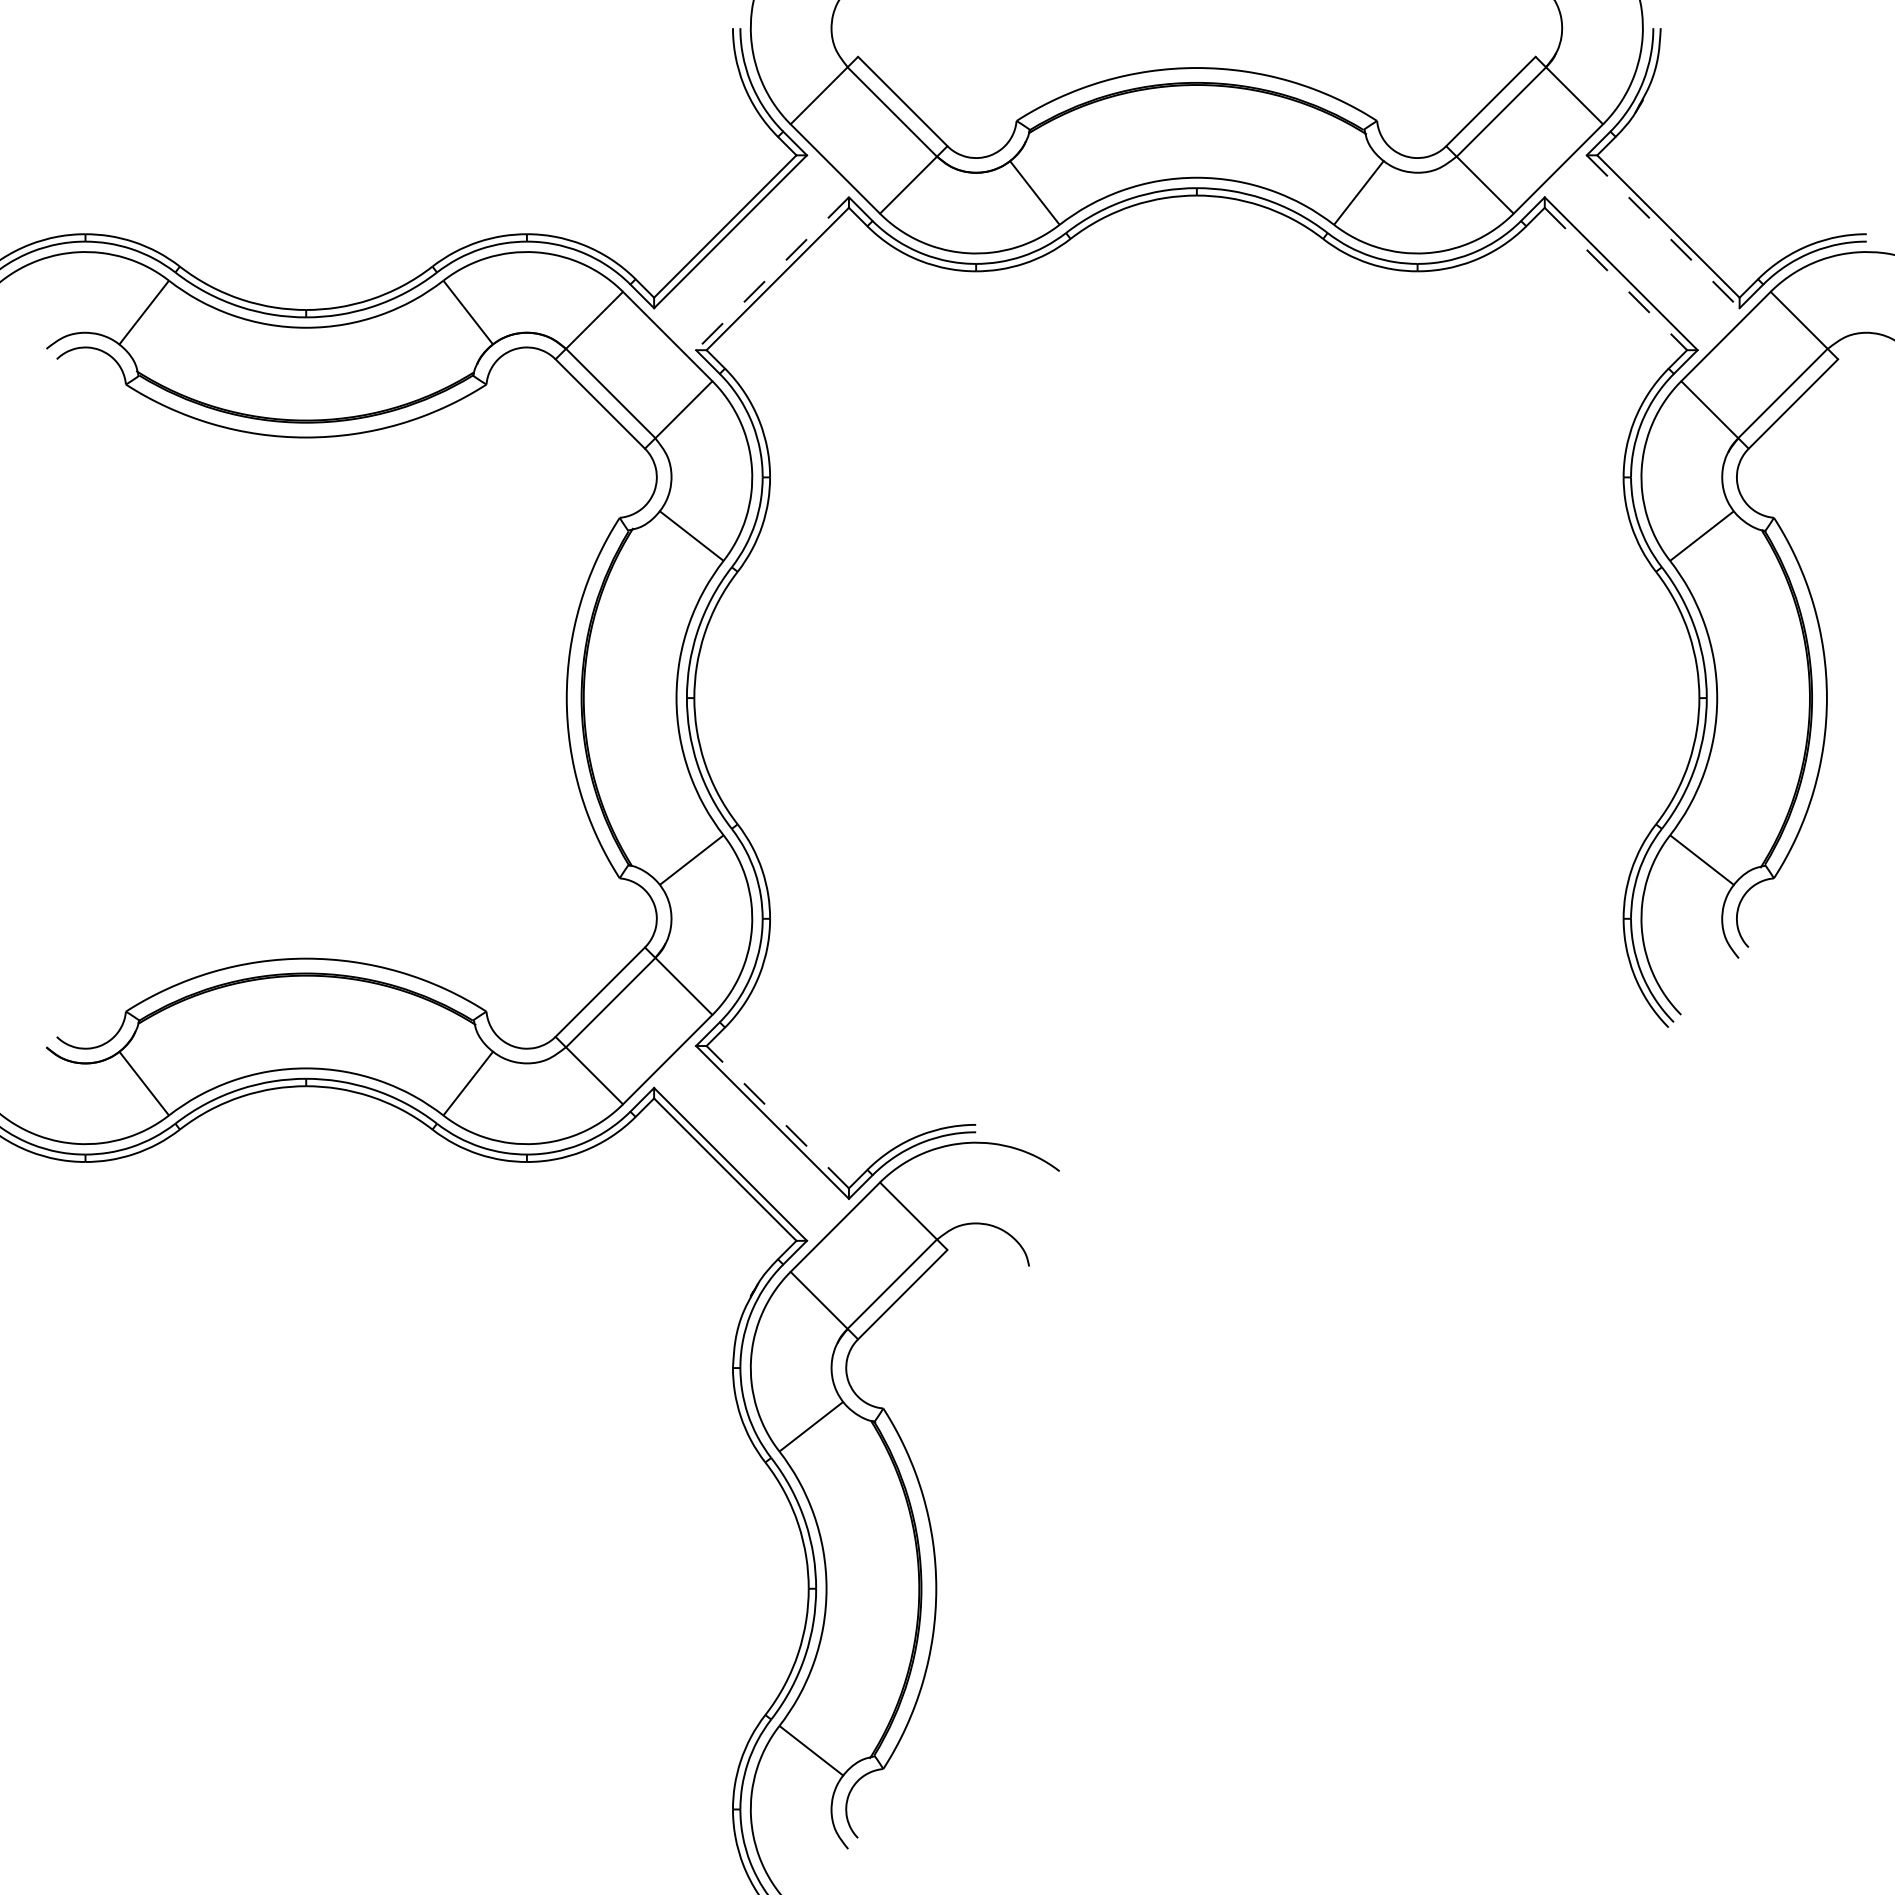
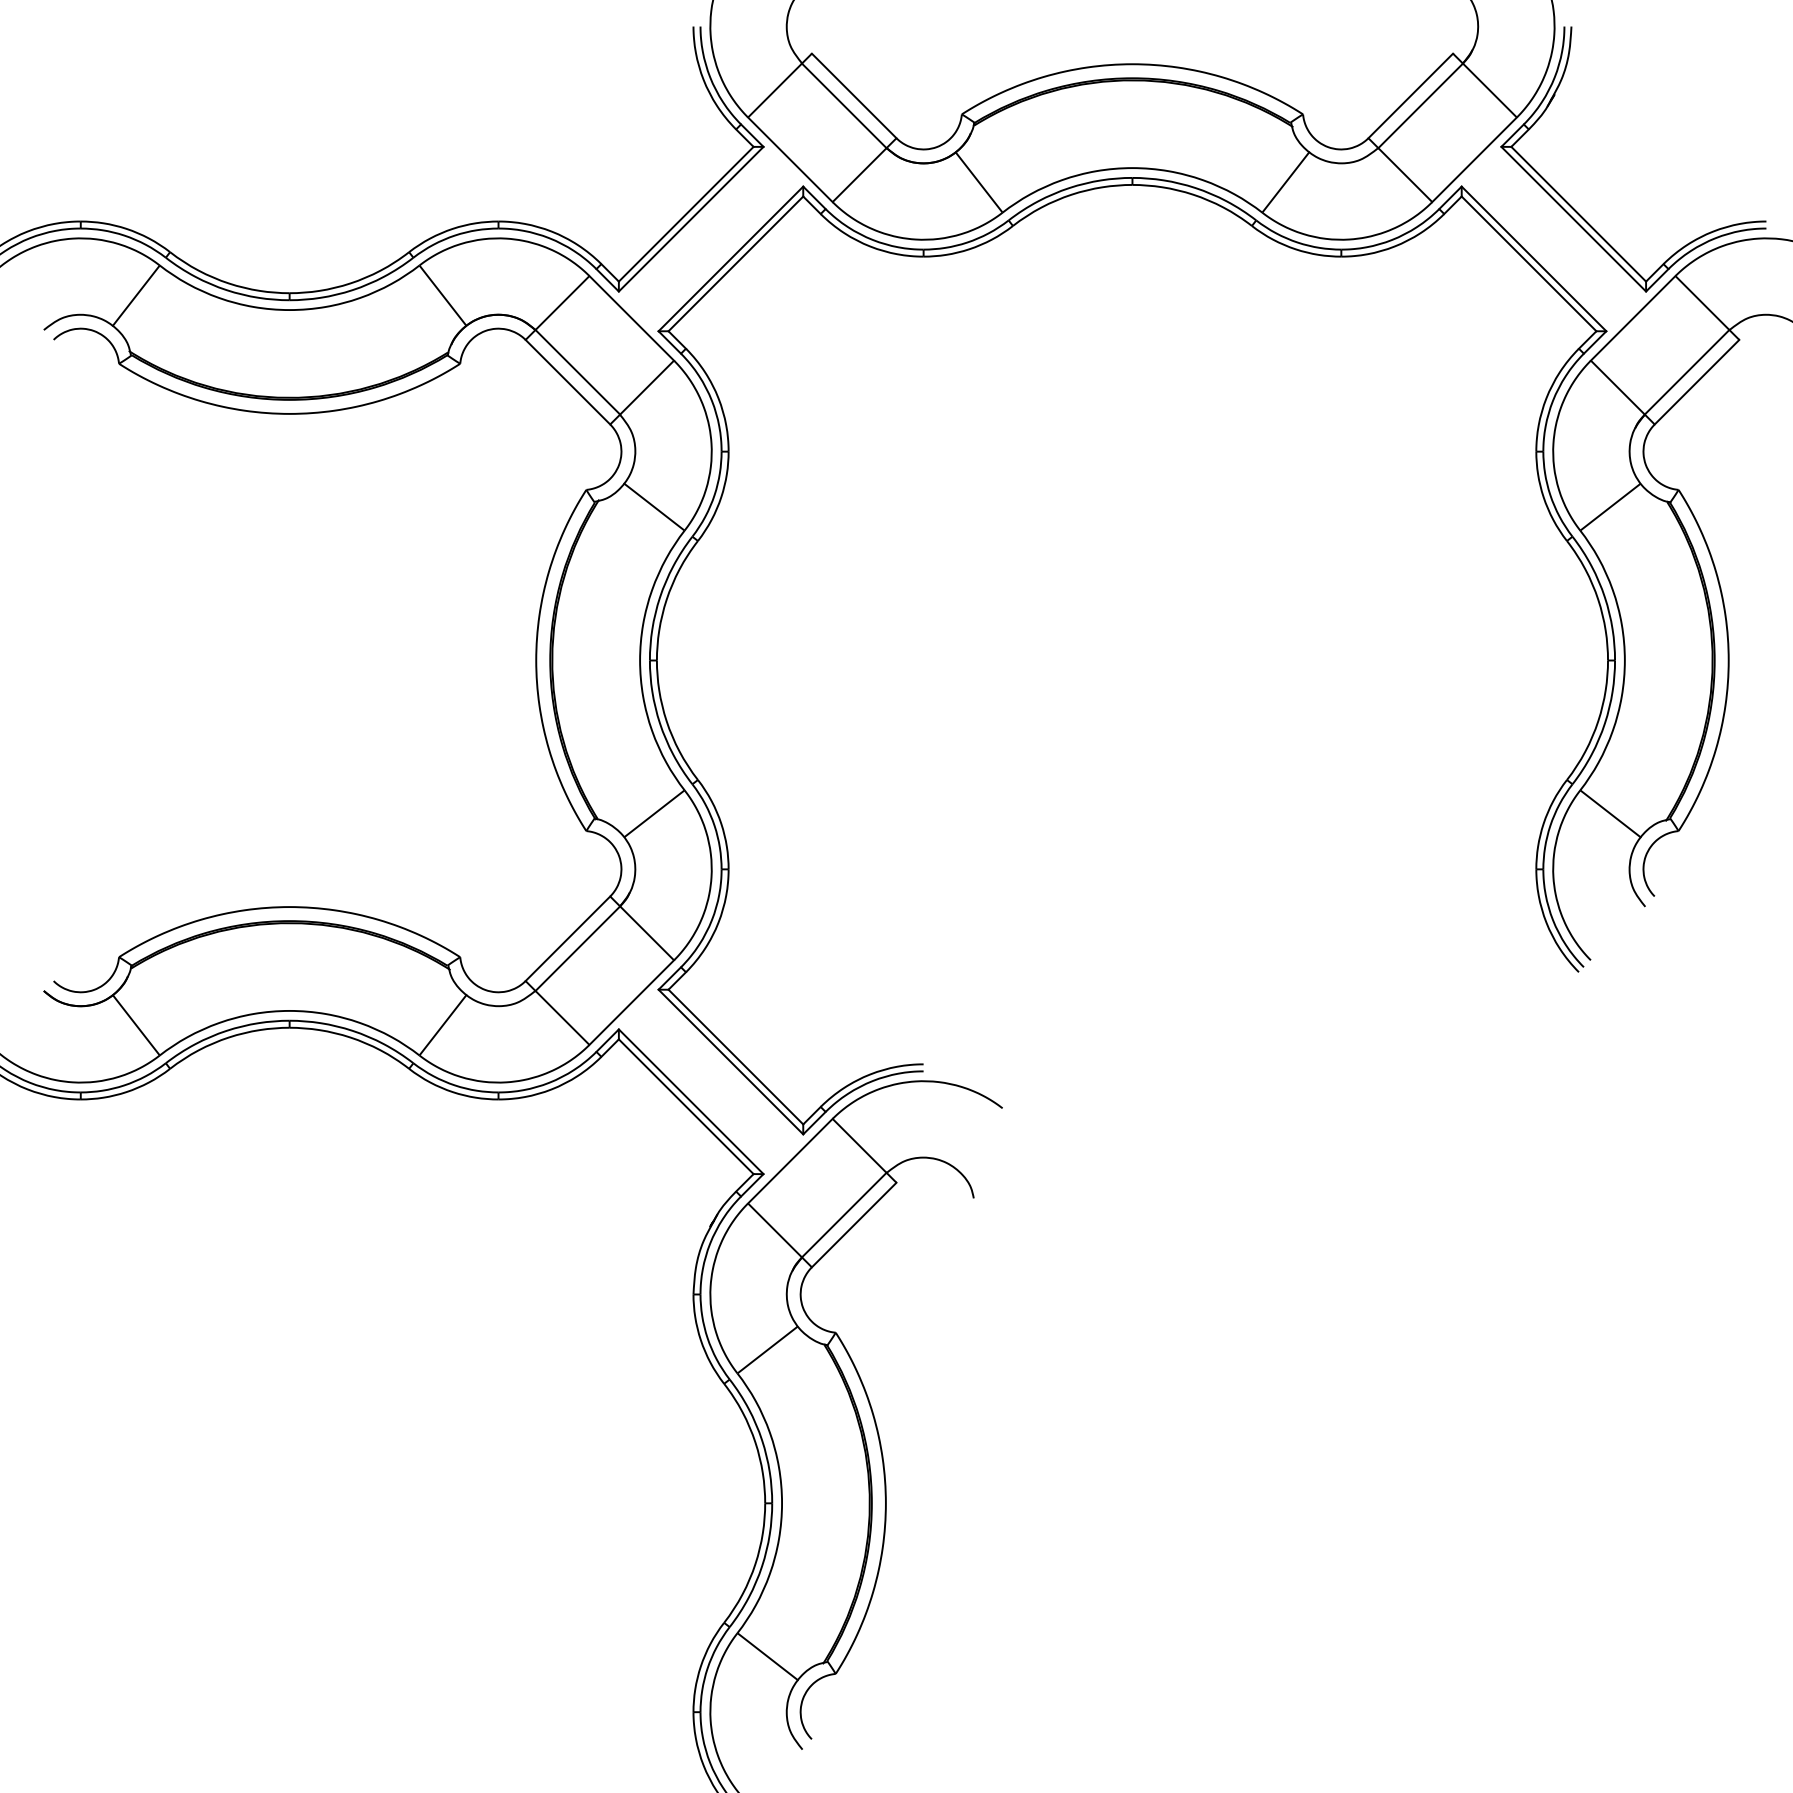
line: (1663, 232) -> (1574, 219), dashed -> solid
line: (772, 274) -> (730, 259), dashed -> solid
line: (1615, 279) -> (1528, 264), dashed -> solid
line: (777, 1117) -> (735, 1057), dashed -> solid

